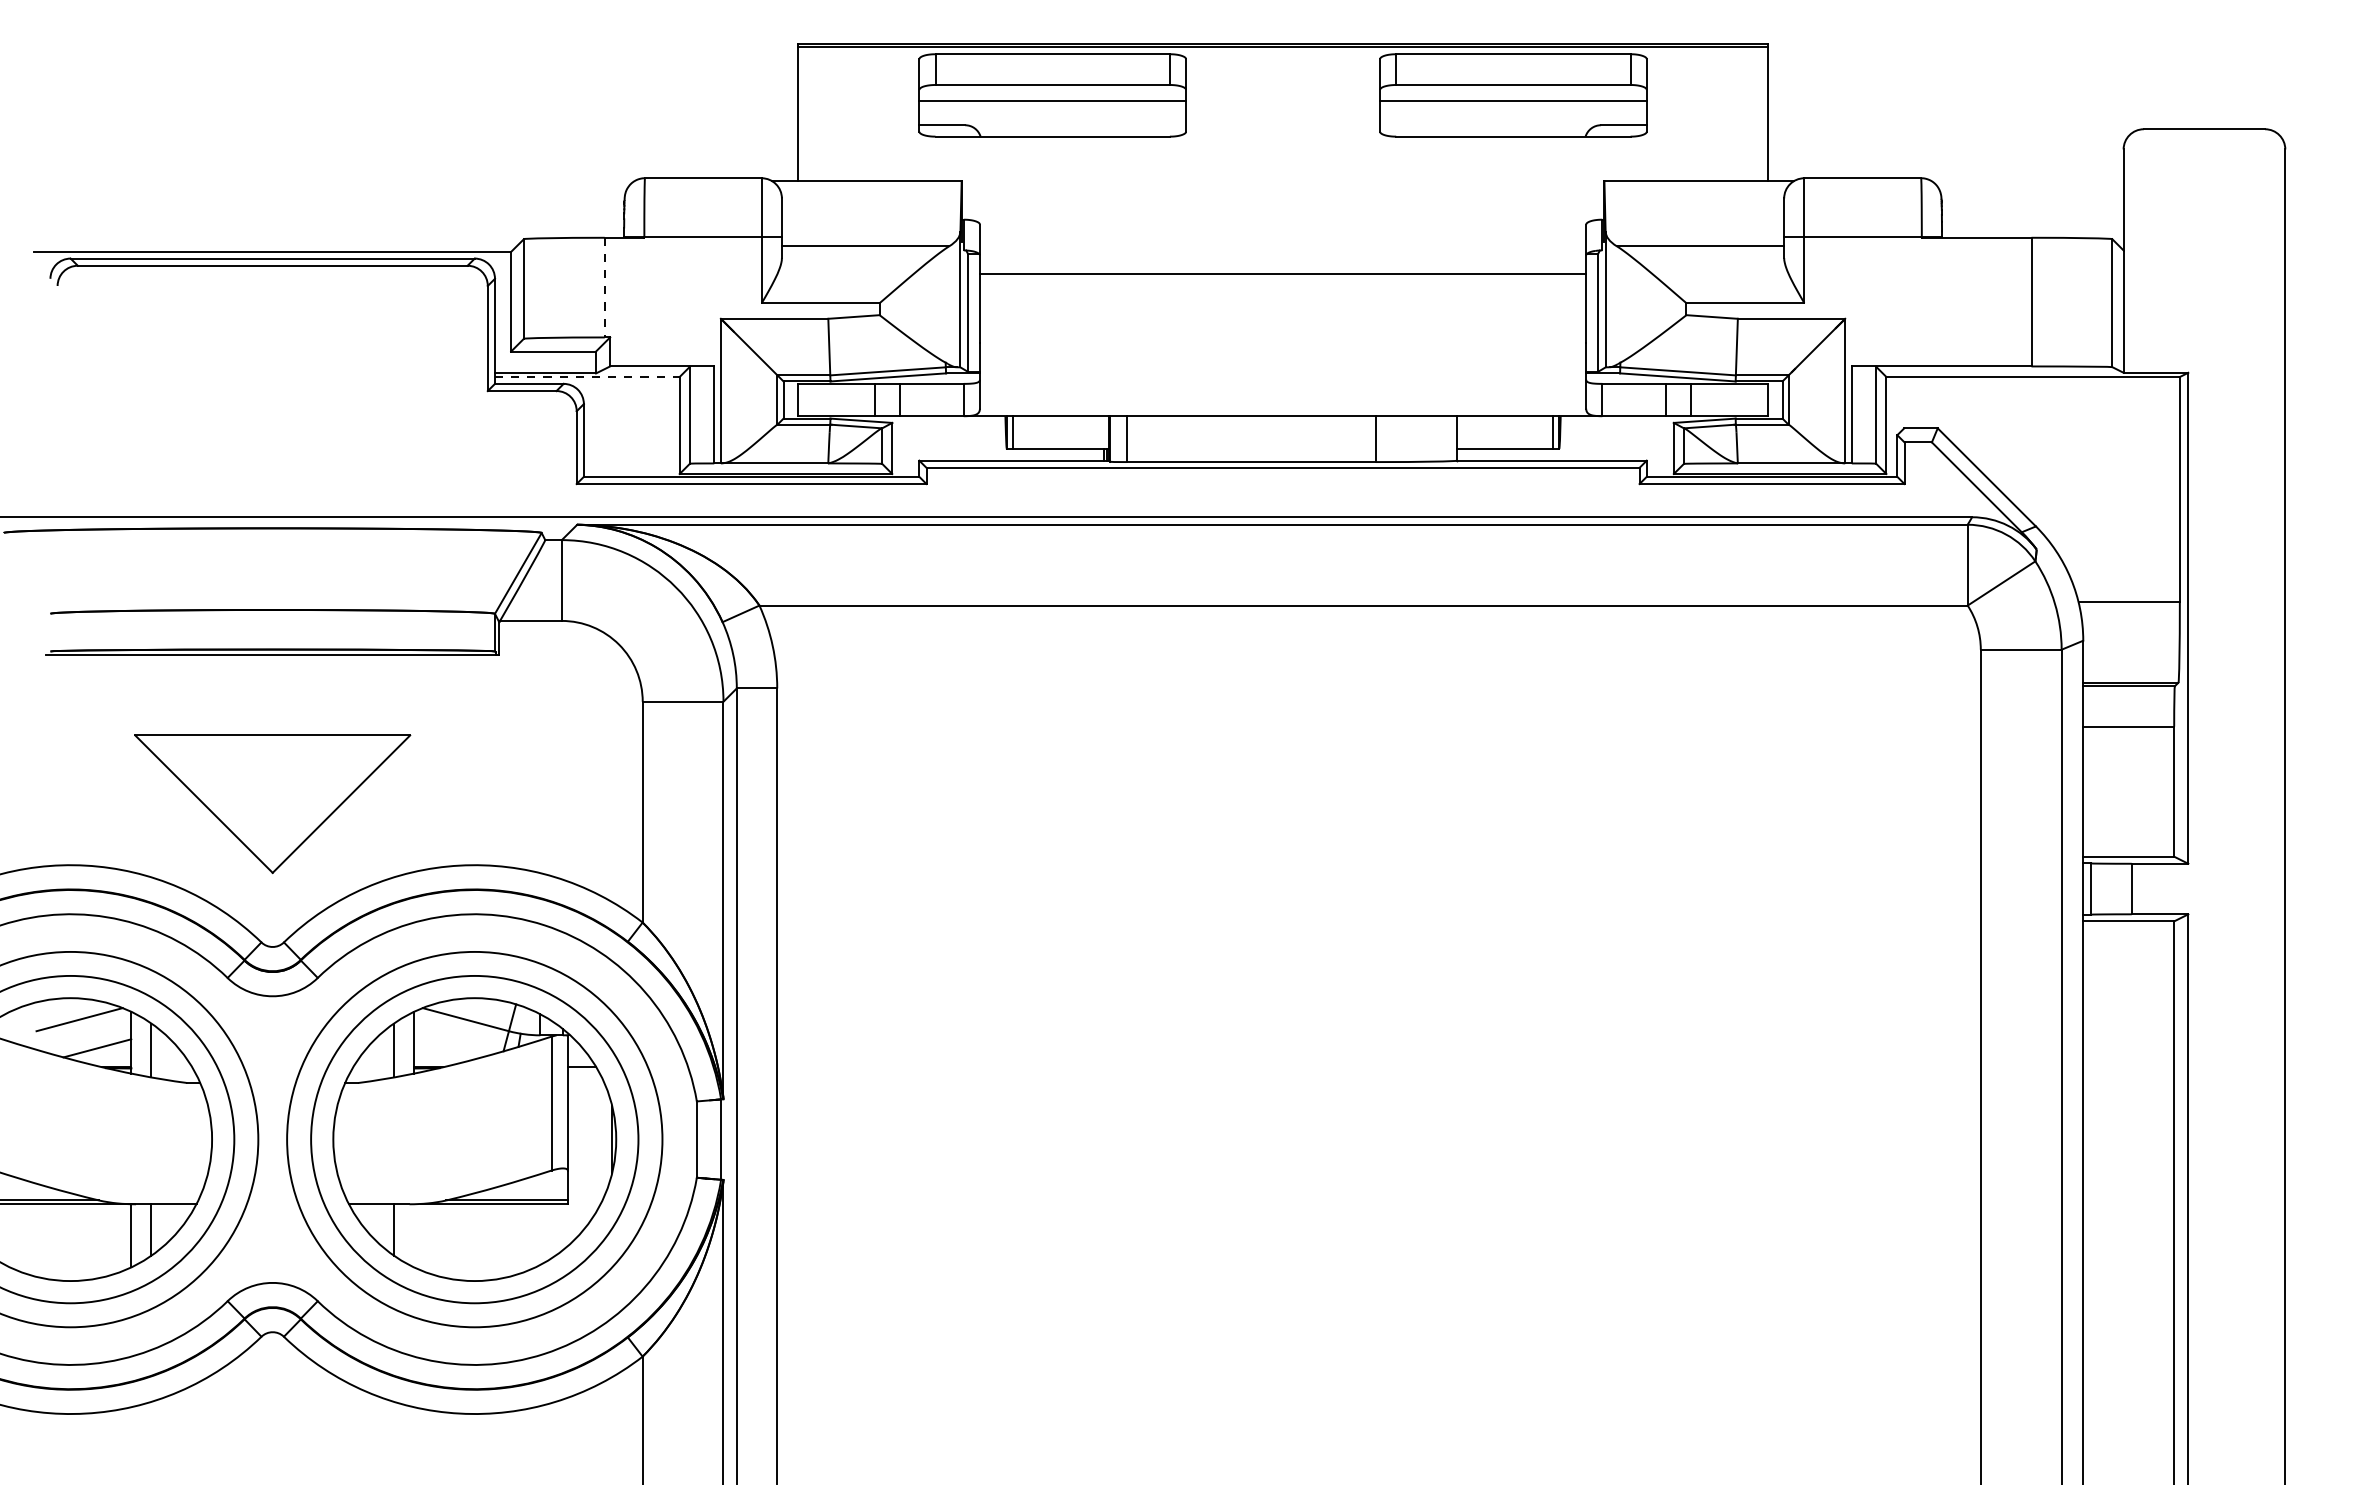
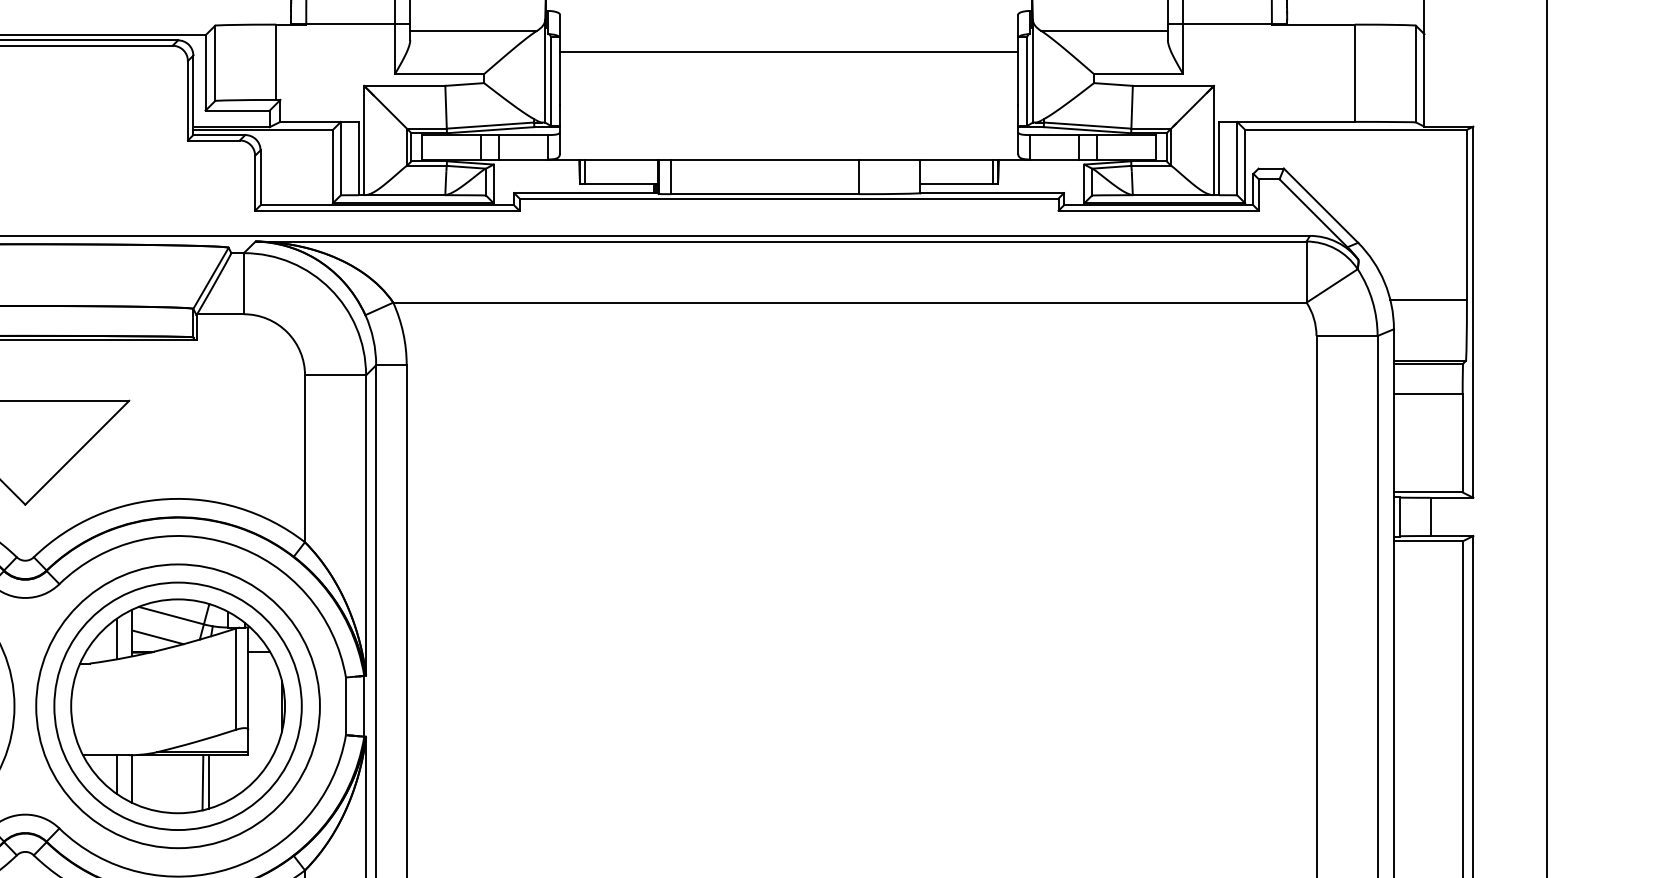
line: (604, 287) -> (276, 62), dashed -> solid
line: (587, 377) -> (263, 130), dashed -> solid
line: (447, 1048) -> (157, 637), added
line: (414, 1235) -> (132, 778), added
line: (515, 1239) -> (208, 781), added
line: (507, 1240) -> (202, 782), added

